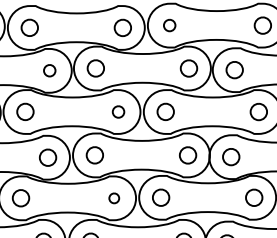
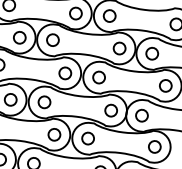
part: (169, 25) -> (109, 15), size x1.43
part: (49, 70) -> (19, 37), size x1.43
part: (118, 111) -> (65, 73), size x1.43
part: (114, 198) -> (54, 134), size x1.67

